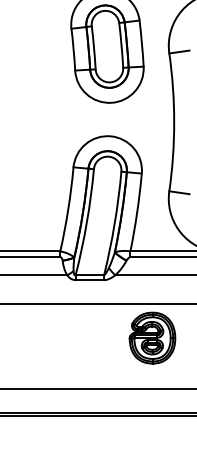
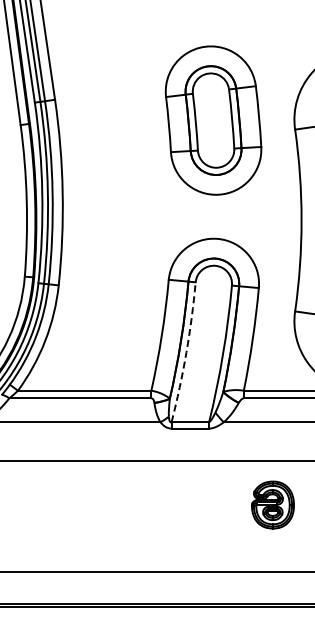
arc: (86, 222) -> (186, 352), solid -> dashed
part: (152, 337) -> (272, 504), size x0.7

